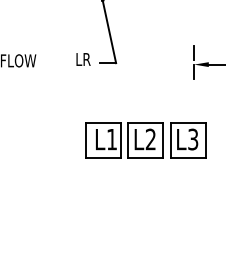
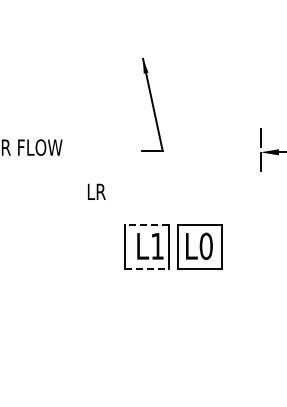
text: (83, 59) -> (96, 191), moved
line: (103, 122) -> (146, 225), solid -> dashed
text: (150, 138) -> (205, 245), L2 -> L0
part: (187, 139) -> (252, 246), removed
line: (104, 158) -> (147, 269), solid -> dashed

